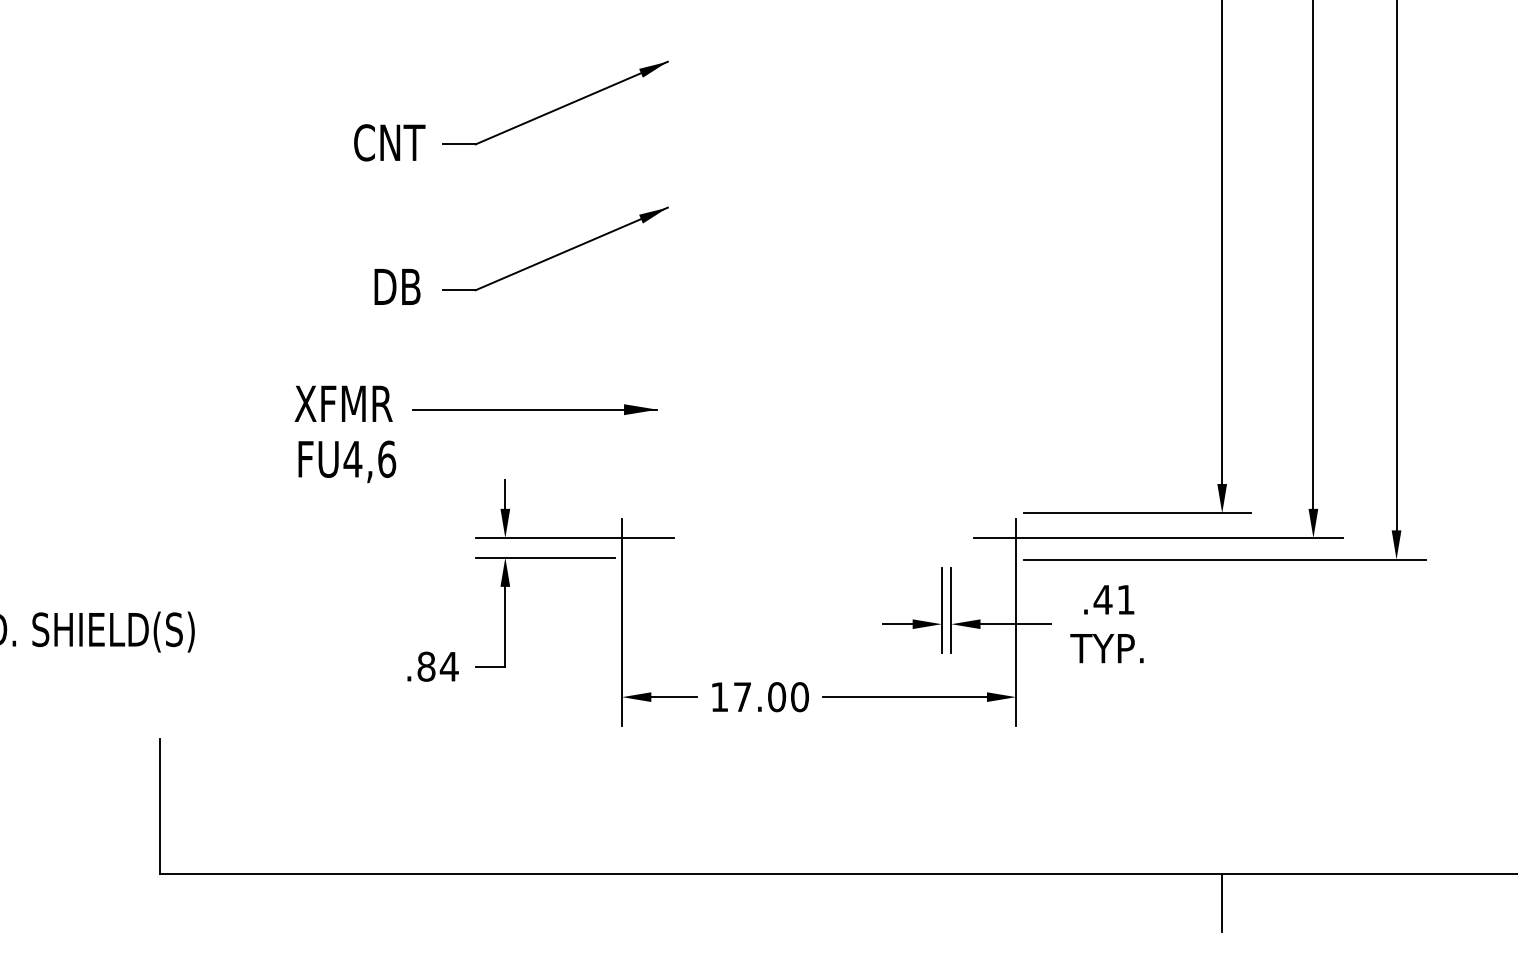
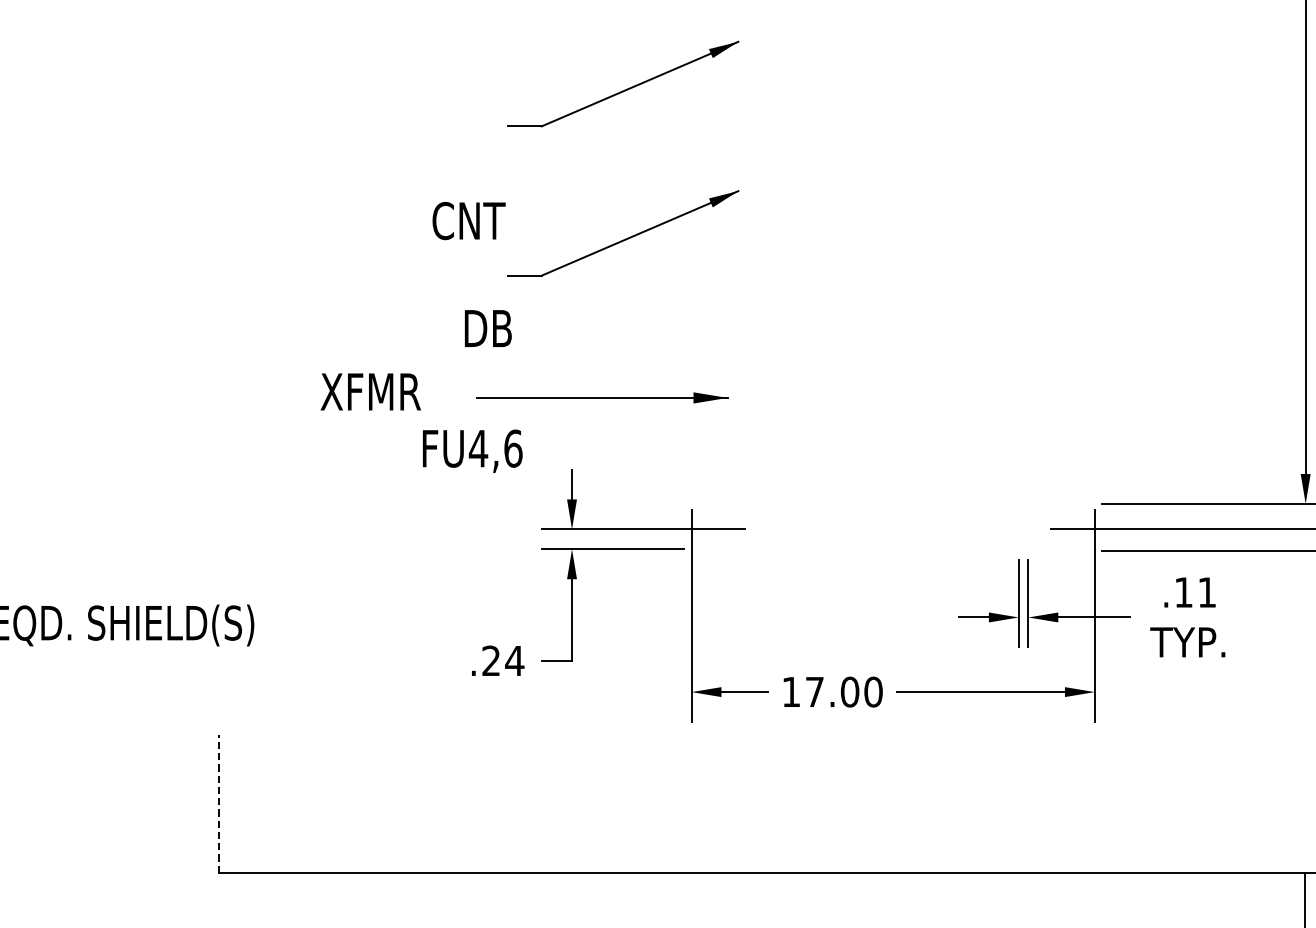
text: (389, 142) -> (468, 220), moved
text: (397, 286) -> (488, 328), moved
text: (343, 403) -> (370, 391), moved
text: (347, 461) -> (472, 450), moved
text: (1102, 599) -> (1183, 592), .41 -> .11
text: (426, 666) -> (491, 660), .84 -> .24
line: (160, 806) -> (219, 804), solid -> dashed

